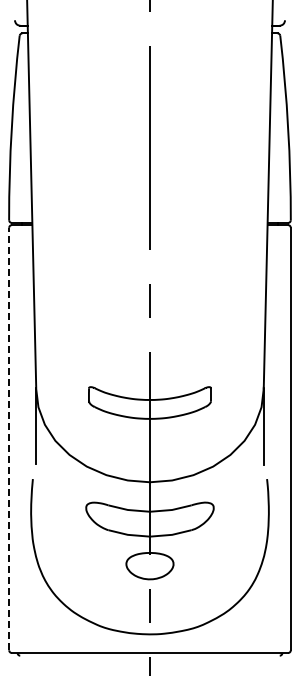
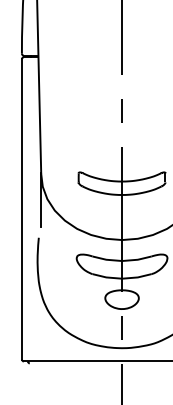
line: (9, 438) -> (22, 208), dashed -> solid

